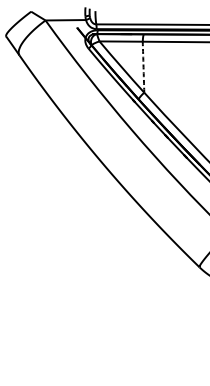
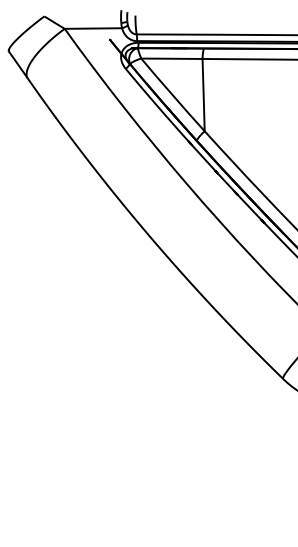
arc: (143, 67) -> (203, 95), dashed -> solid

